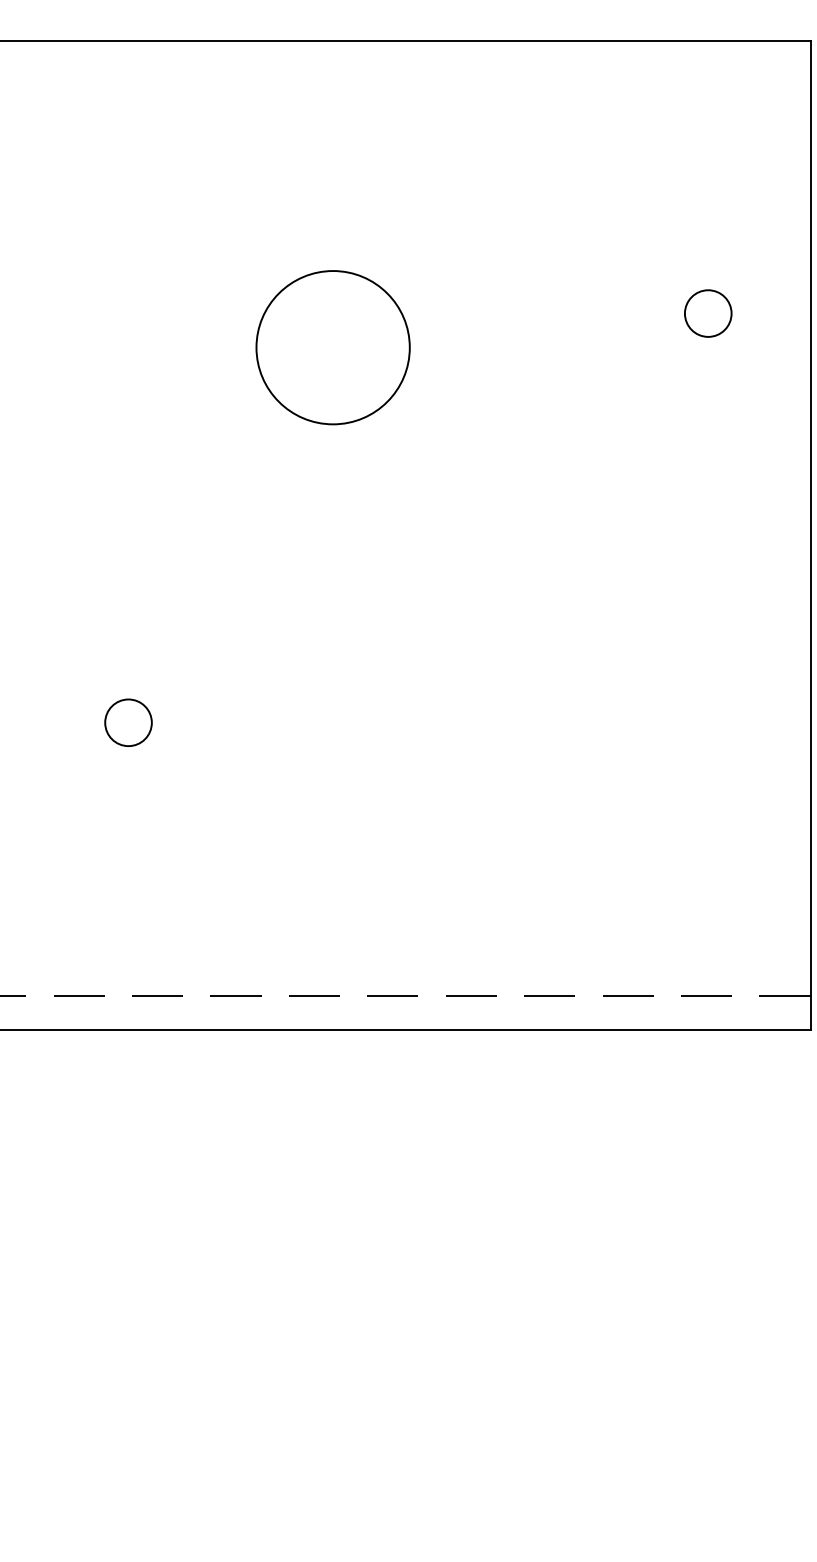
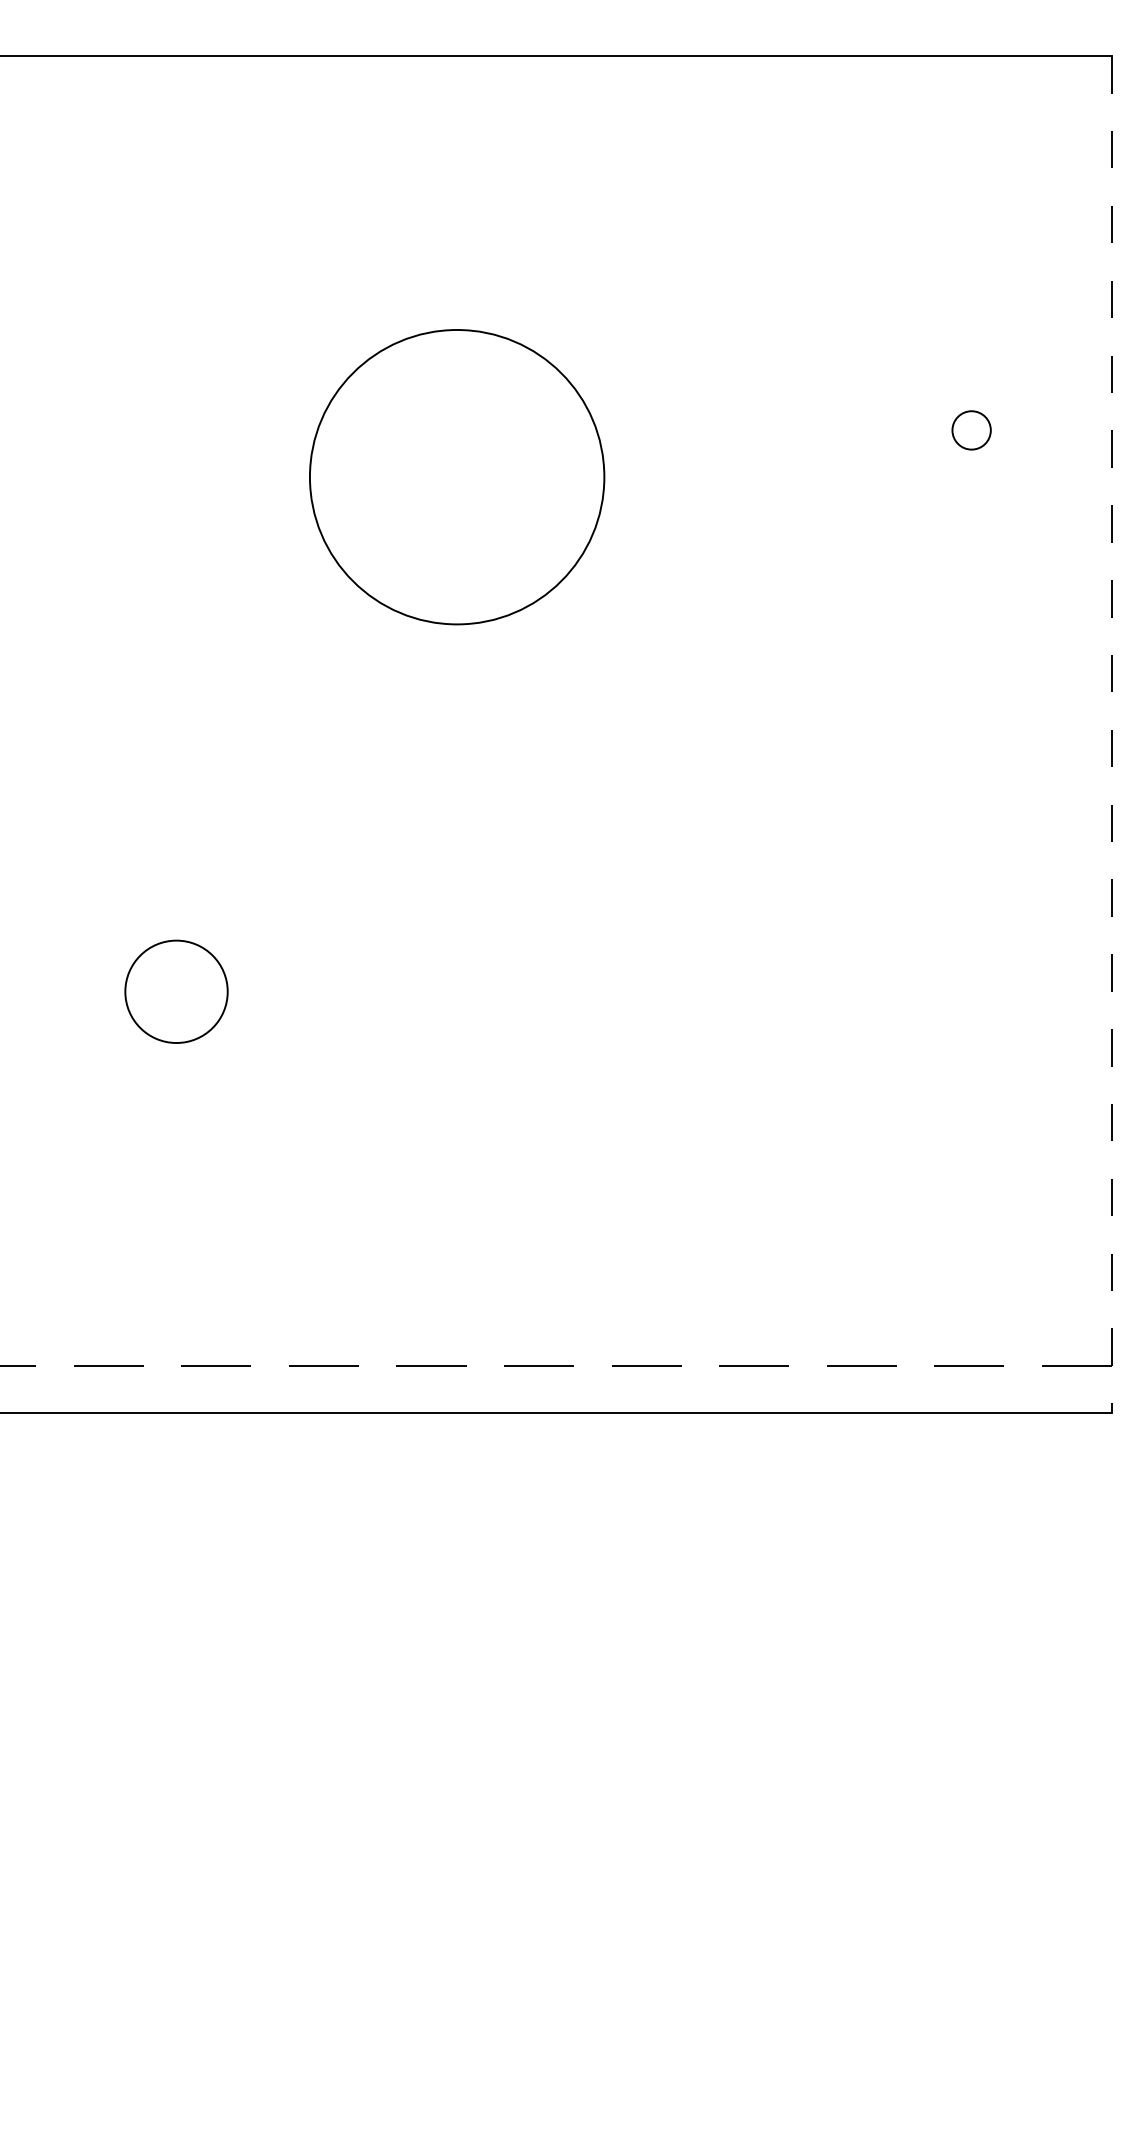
circle: (708, 313) -> (971, 430), size x0.6
circle: (333, 347) -> (457, 477), size x1.4
line: (810, 535) -> (1111, 734), solid -> dashed
circle: (128, 722) -> (176, 991), size x1.6

